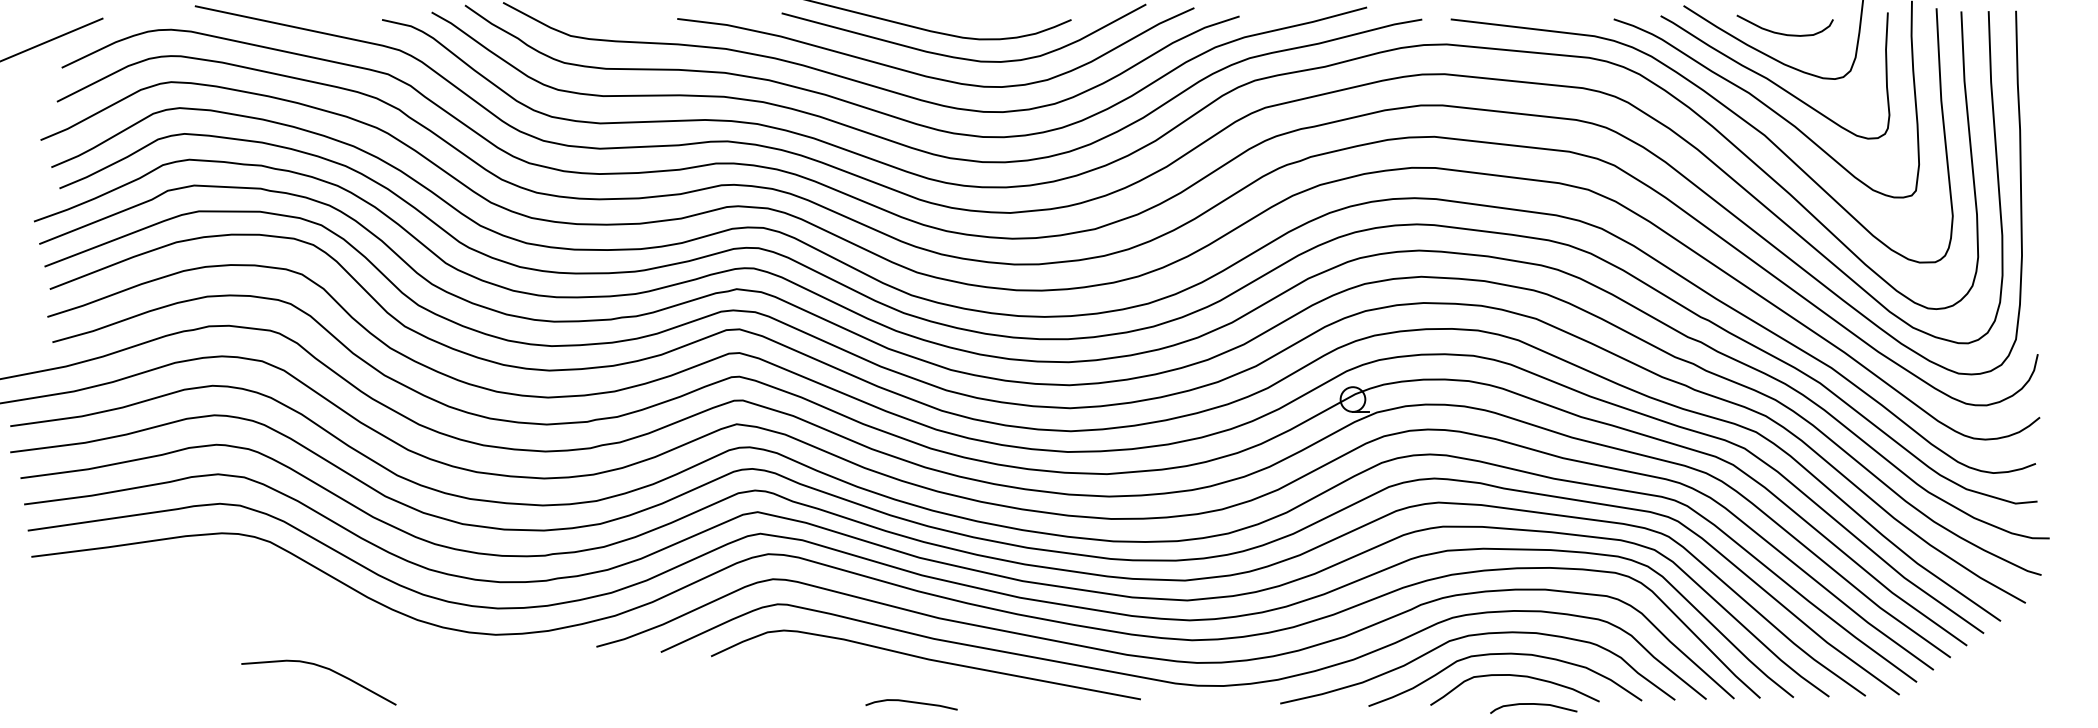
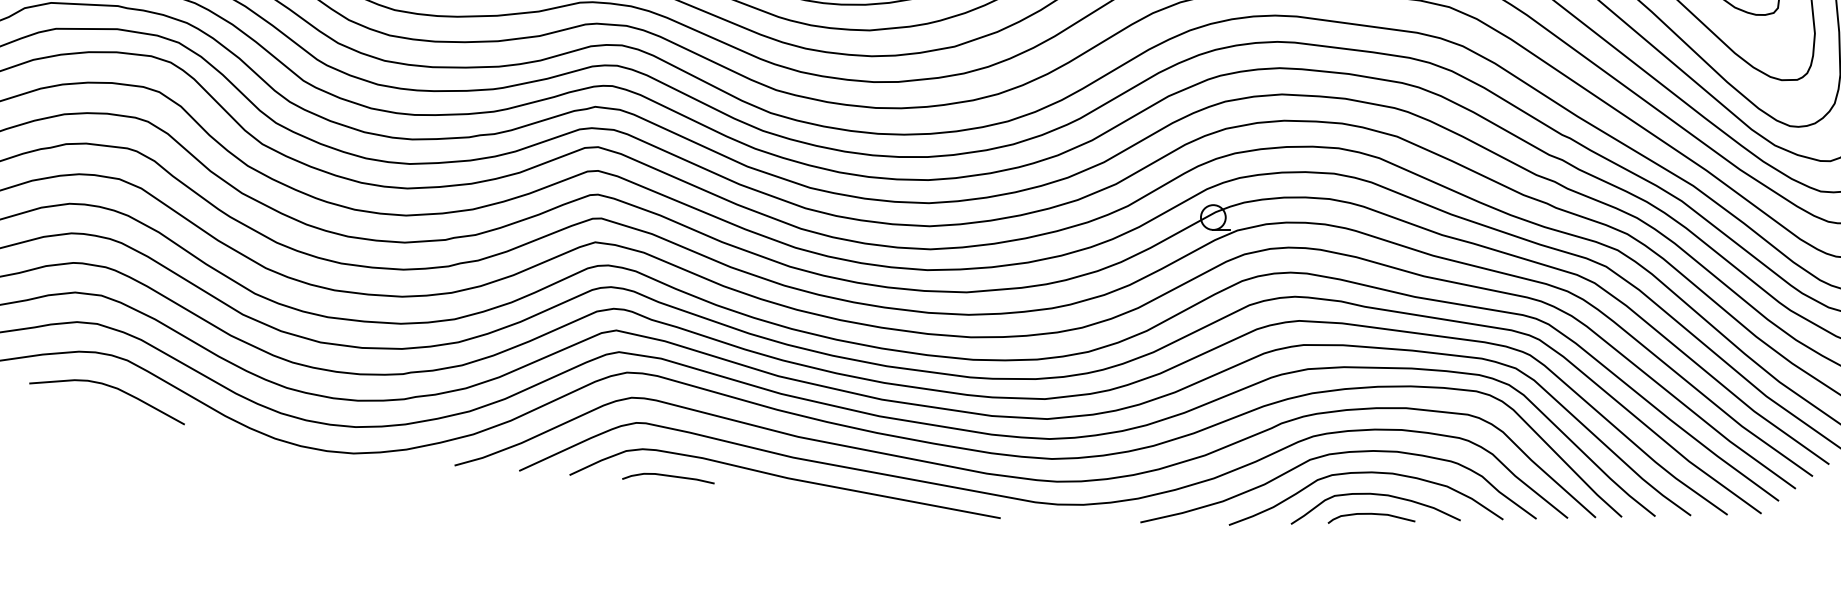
curve: (323, 668) -> (111, 387), moved
curve: (911, 702) -> (668, 476), moved
curve: (1533, 704) -> (1371, 514), moved

